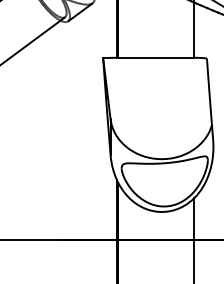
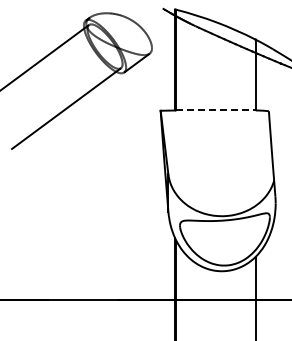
line: (156, 57) -> (216, 110), solid -> dashed

